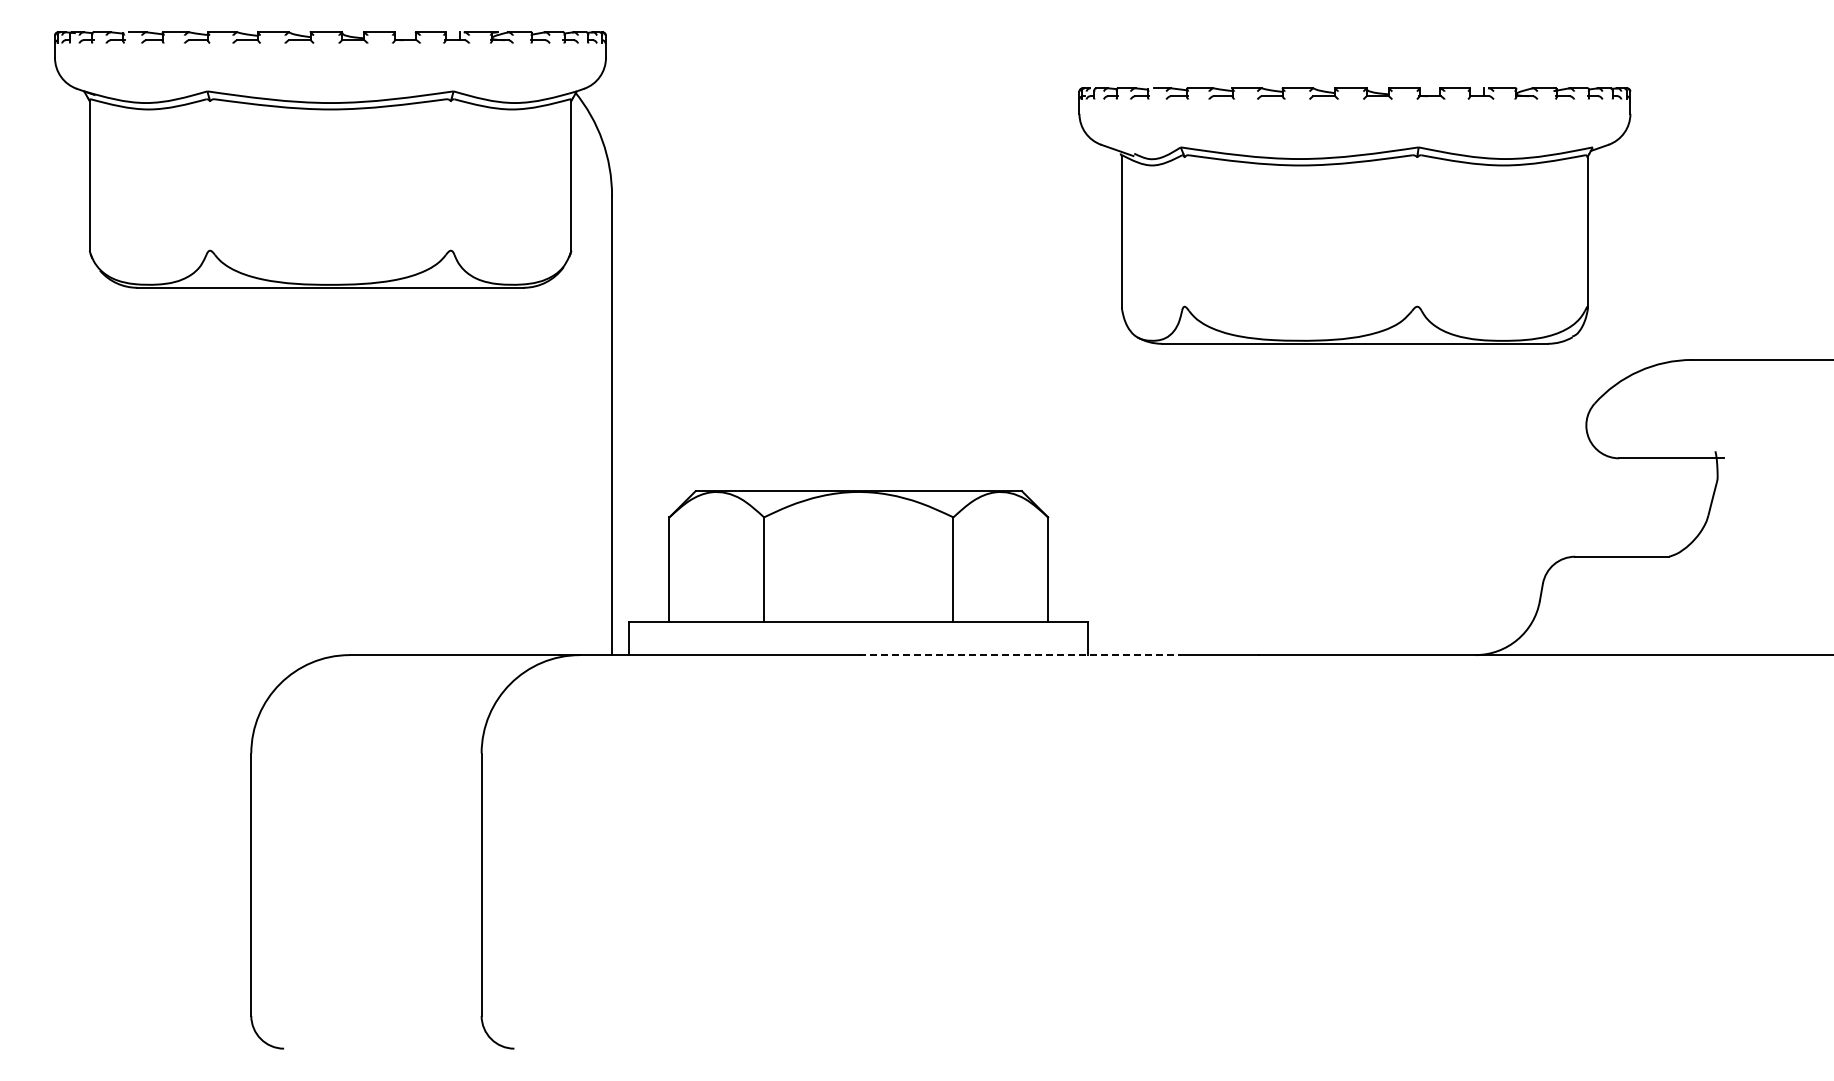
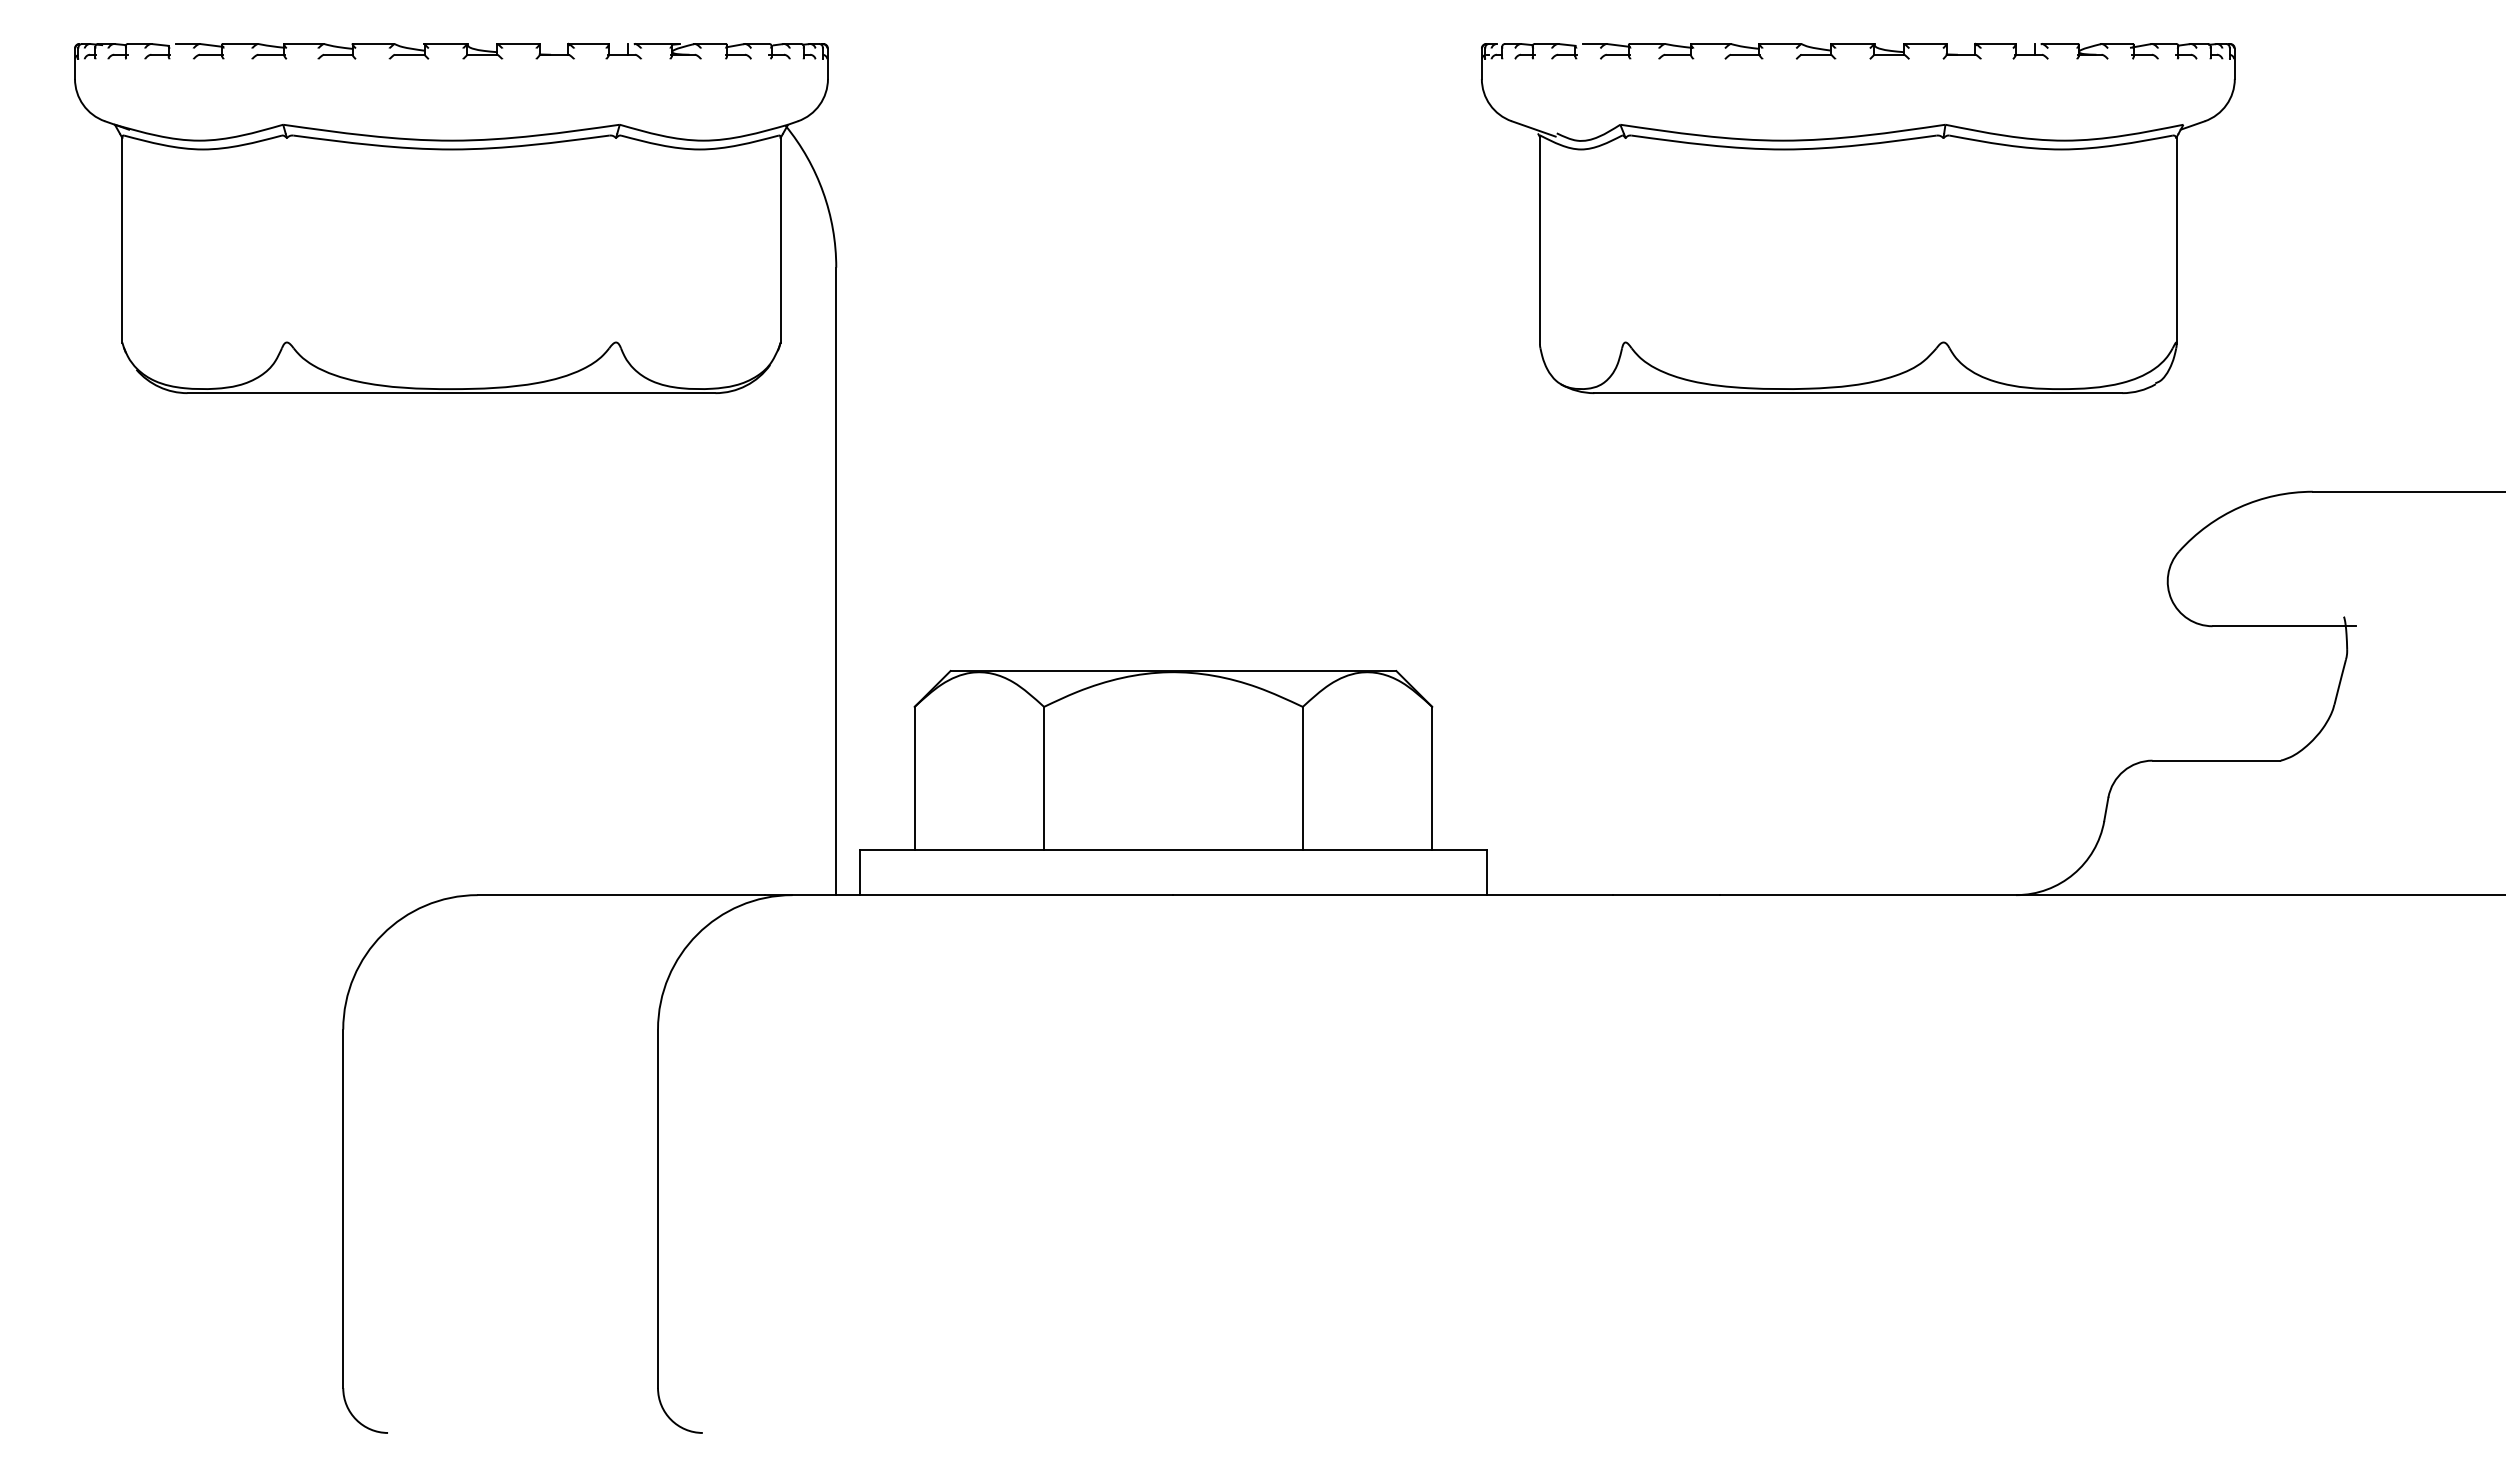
part: (1354, 215) -> (1857, 217), moved
line: (1019, 655) -> (1393, 895), dashed -> solid

